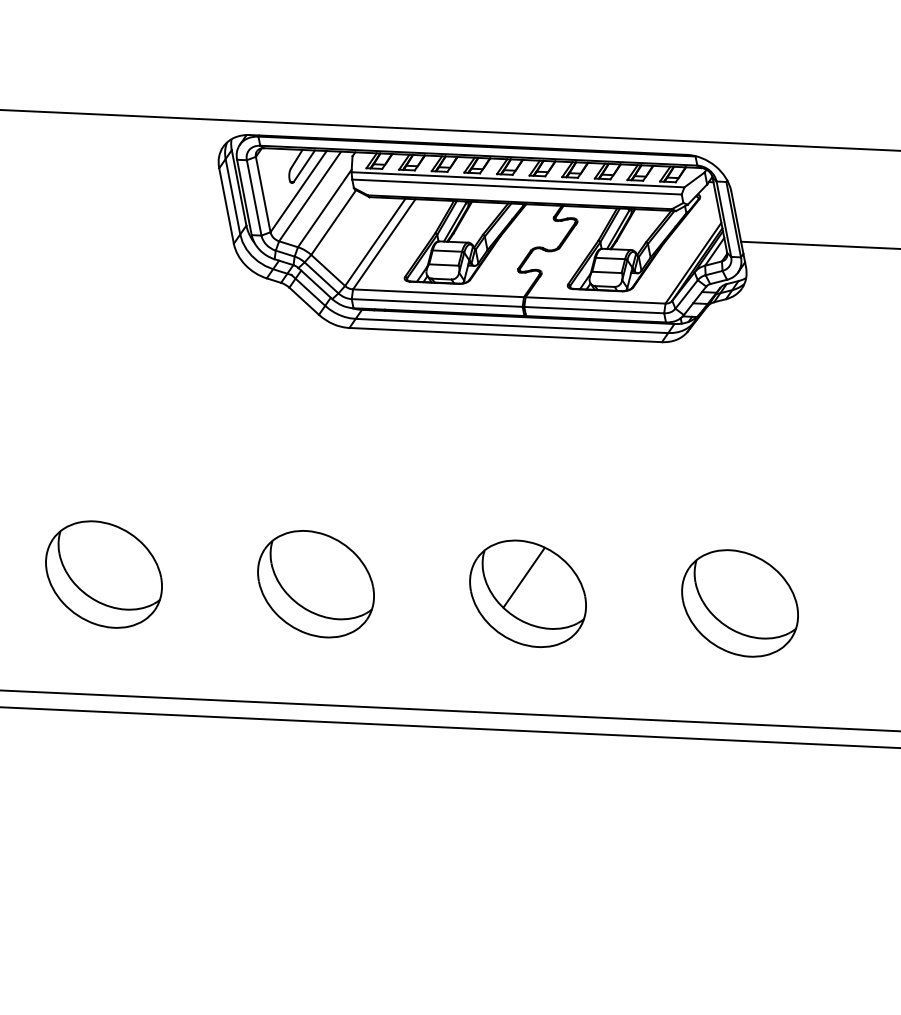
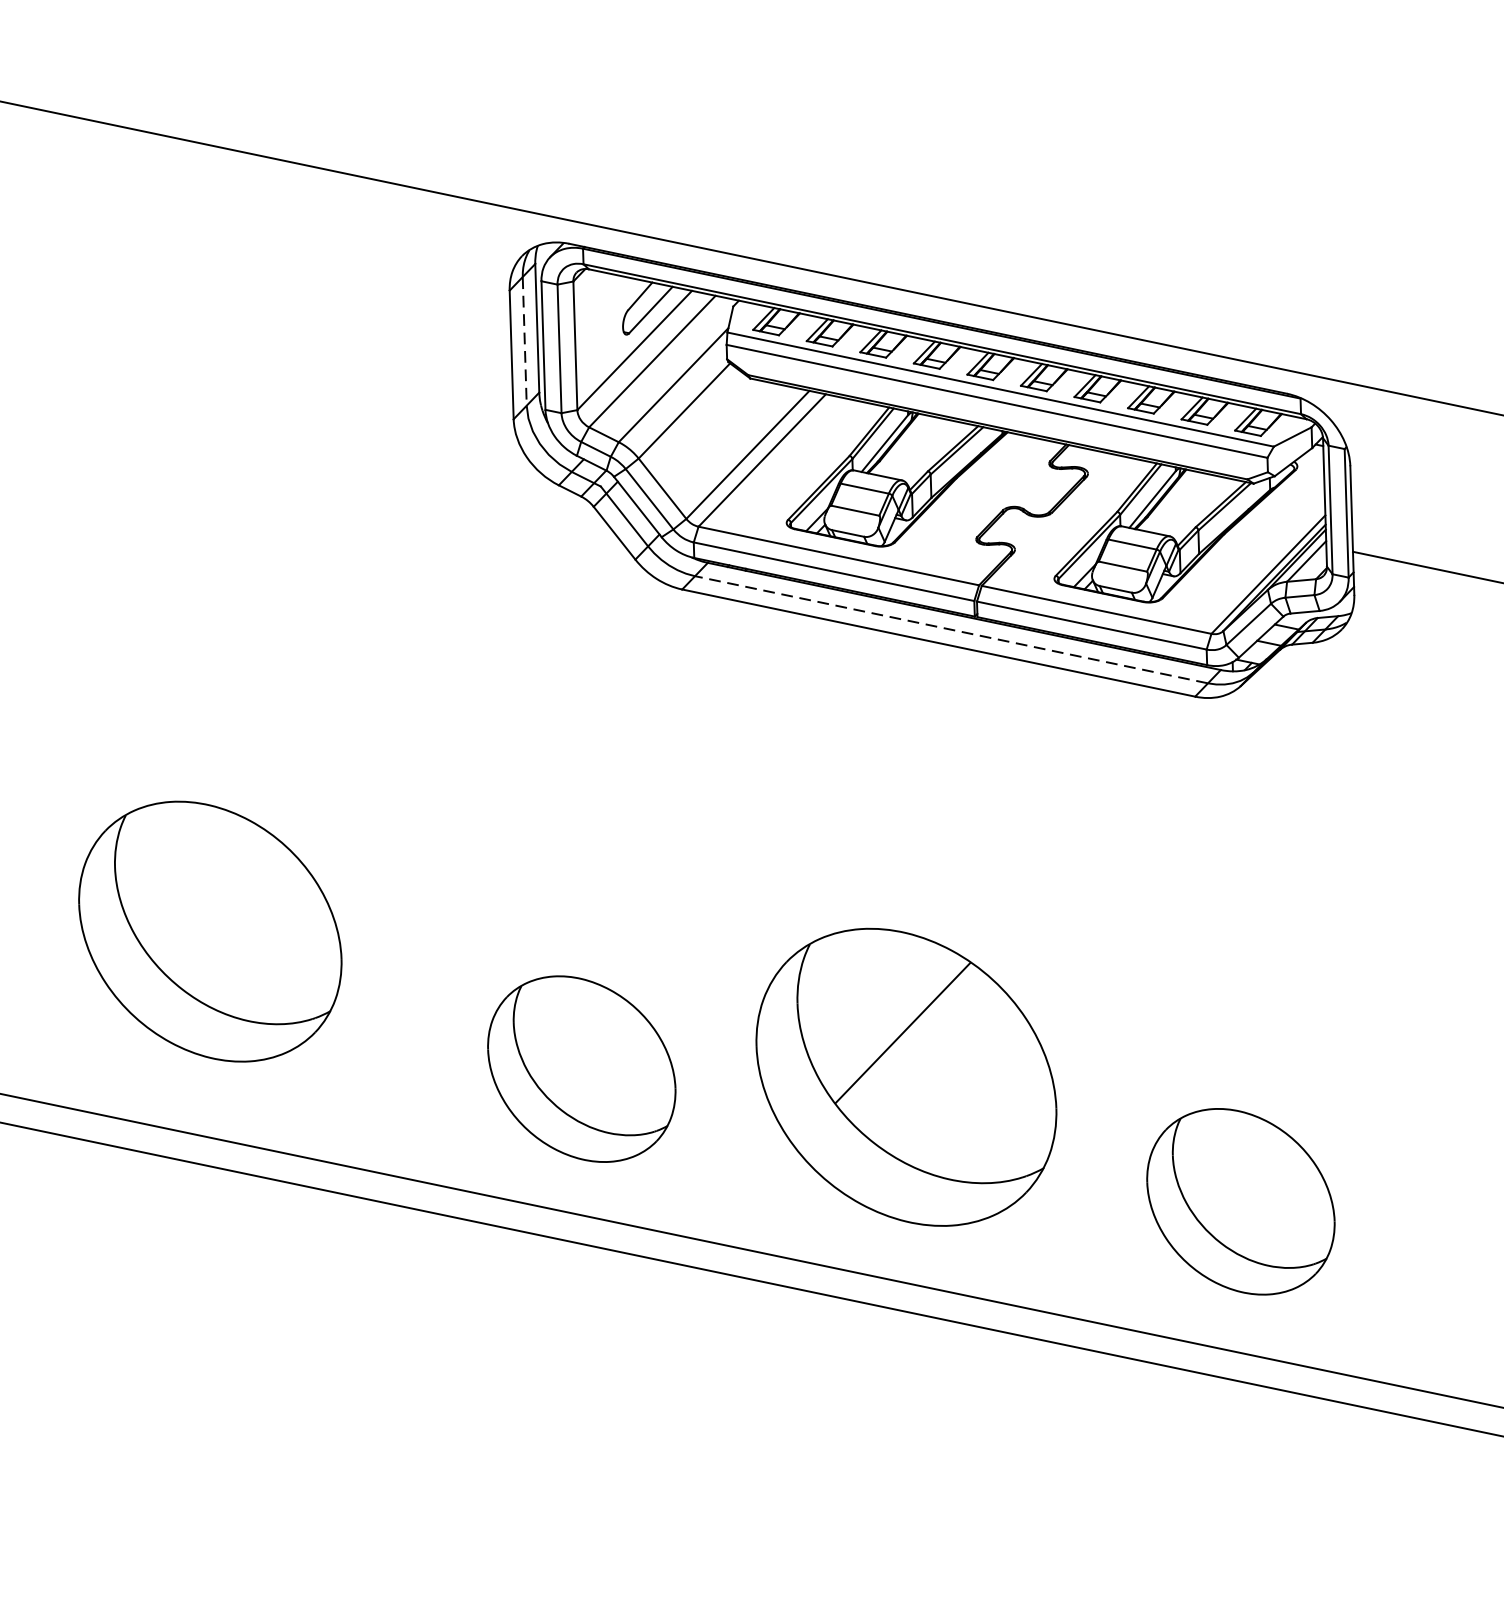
line: (233, 197) -> (525, 342), solid -> dashed
line: (511, 325) -> (950, 628), solid -> dashed
part: (103, 574) -> (209, 931), size x1.4
part: (315, 584) -> (580, 1069), moved
part: (527, 593) -> (905, 1076), size x1.6
part: (739, 603) -> (1239, 1201), moved

